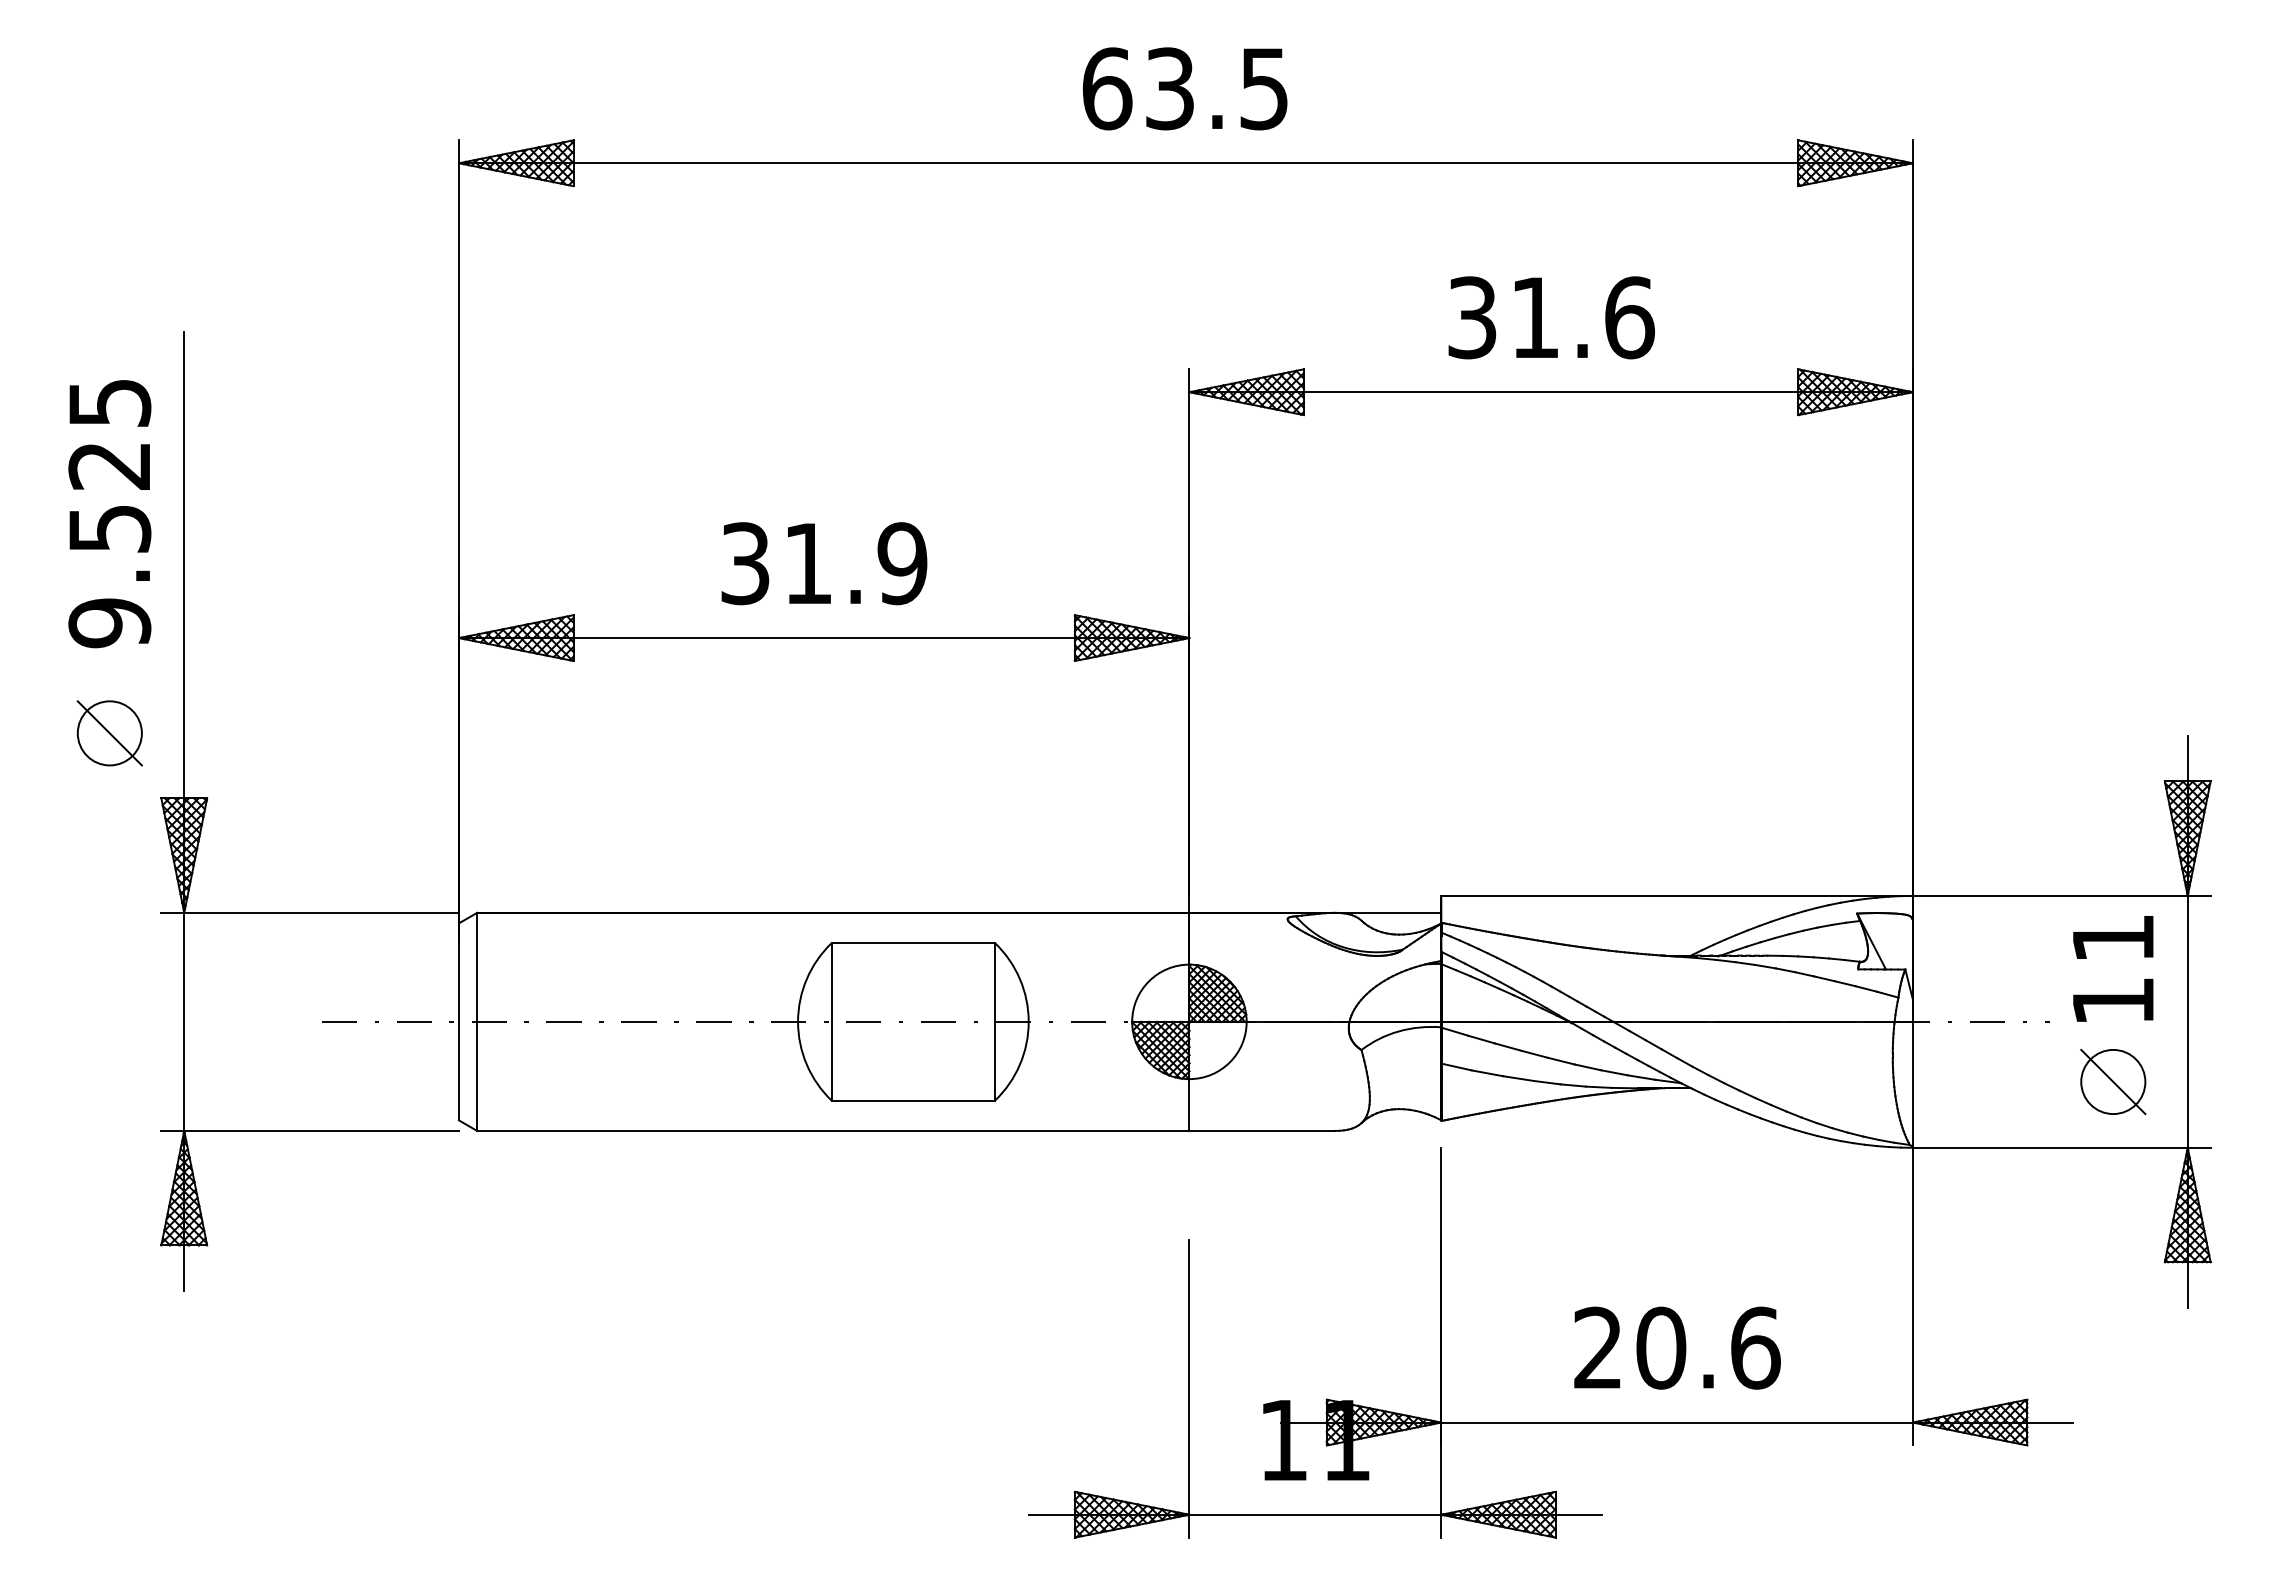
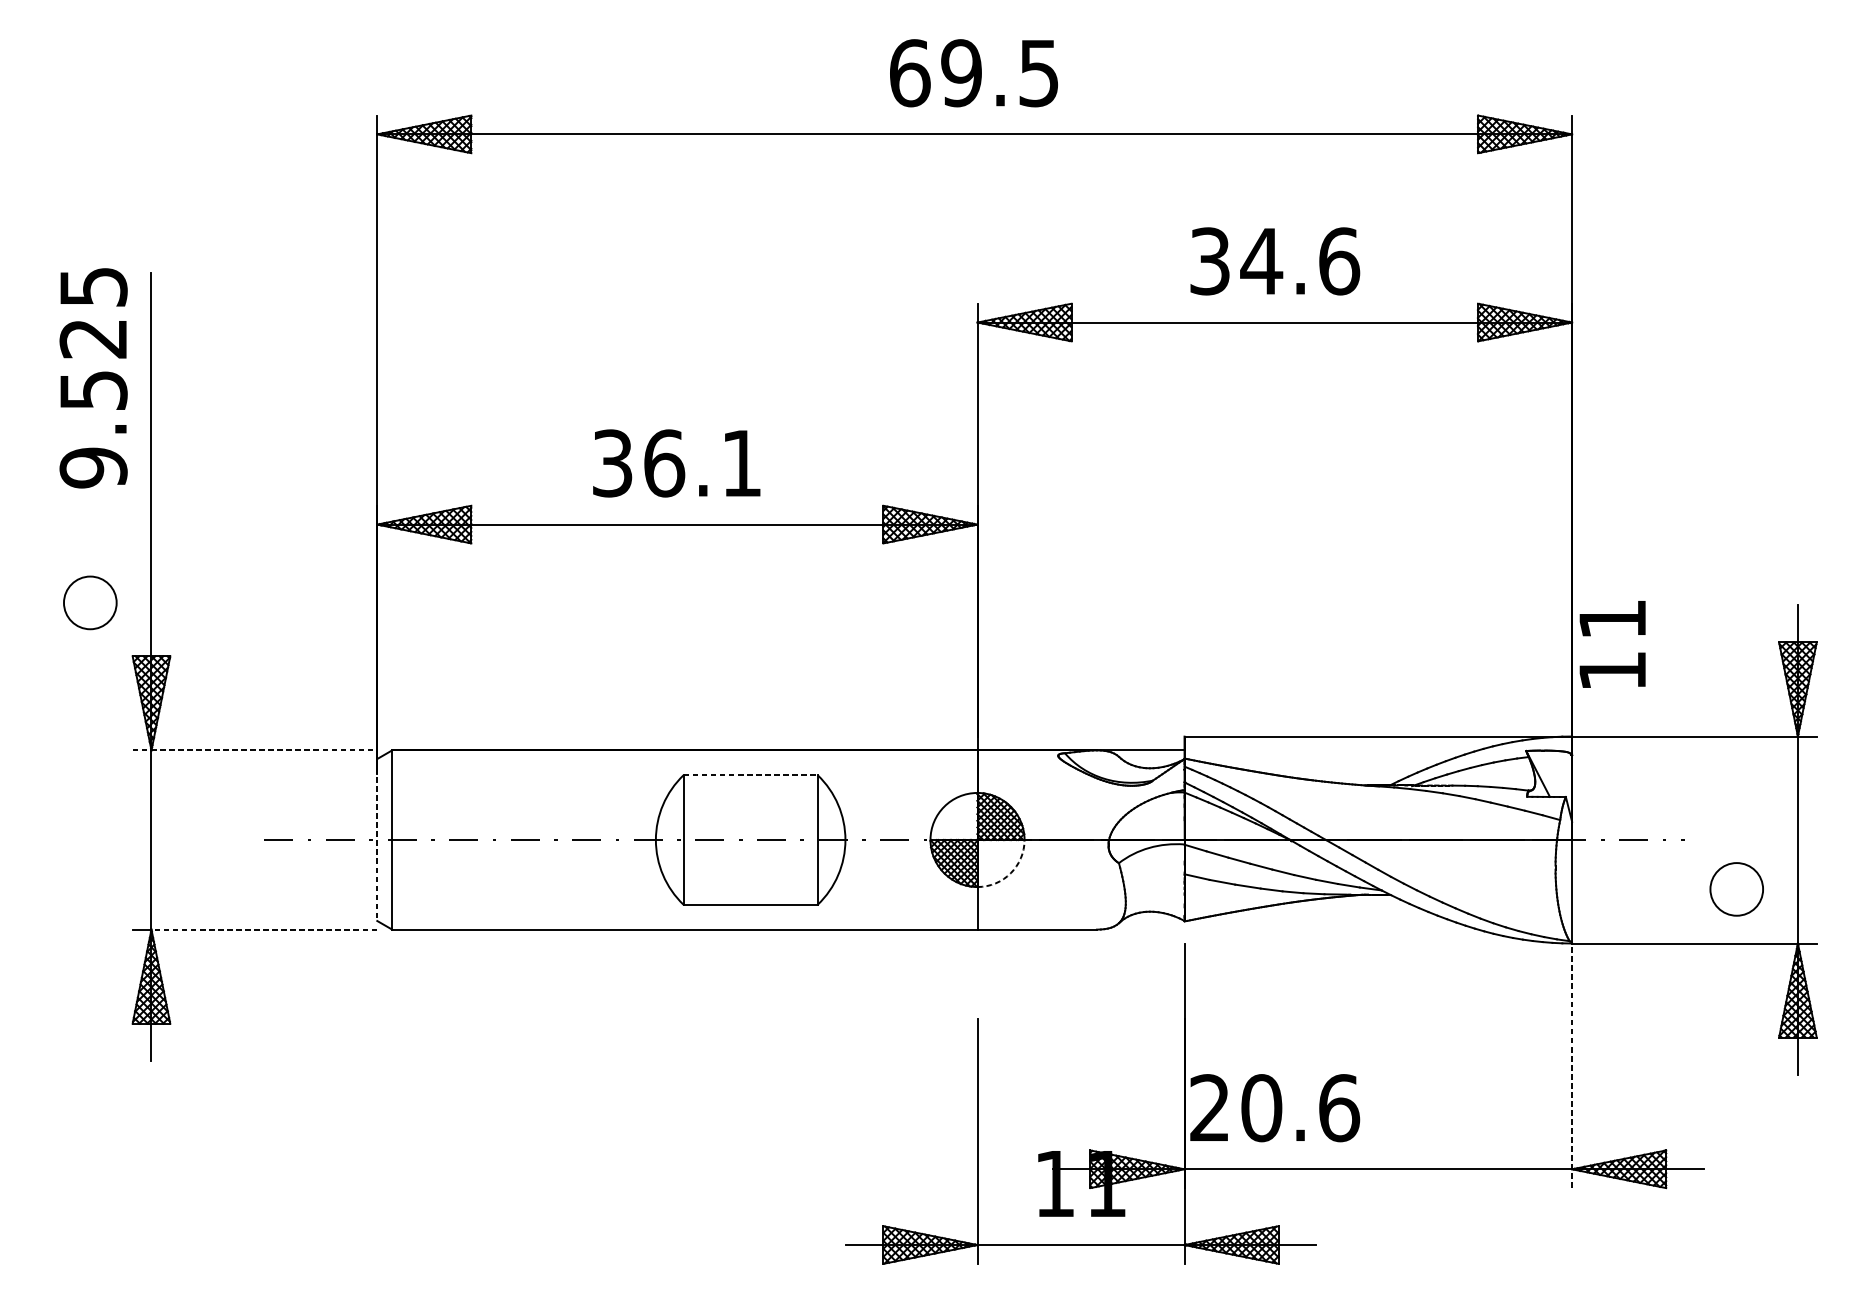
text: (1169, 88) -> (961, 72), 63.5 -> 69.5
text: (1534, 317) -> (1261, 261), 31.6 -> 34.6
text: (109, 514) -> (93, 378), moved
text: (855, 563) -> (703, 463), 31.9 -> 36.1
line: (109, 733) -> (90, 603), removed
line: (310, 912) -> (255, 750), solid -> dashed
line: (913, 943) -> (750, 775), solid -> dashed
text: (2113, 968) -> (1612, 644), moved
line: (459, 1021) -> (377, 839), solid -> dashed
arc: (1229, 1062) -> (1010, 873), solid -> dashed
line: (2113, 1081) -> (1736, 889), removed
line: (321, 1130) -> (264, 929), solid -> dashed
line: (1912, 1296) -> (1571, 1065), solid -> dashed
text: (1677, 1347) -> (1275, 1107), moved

